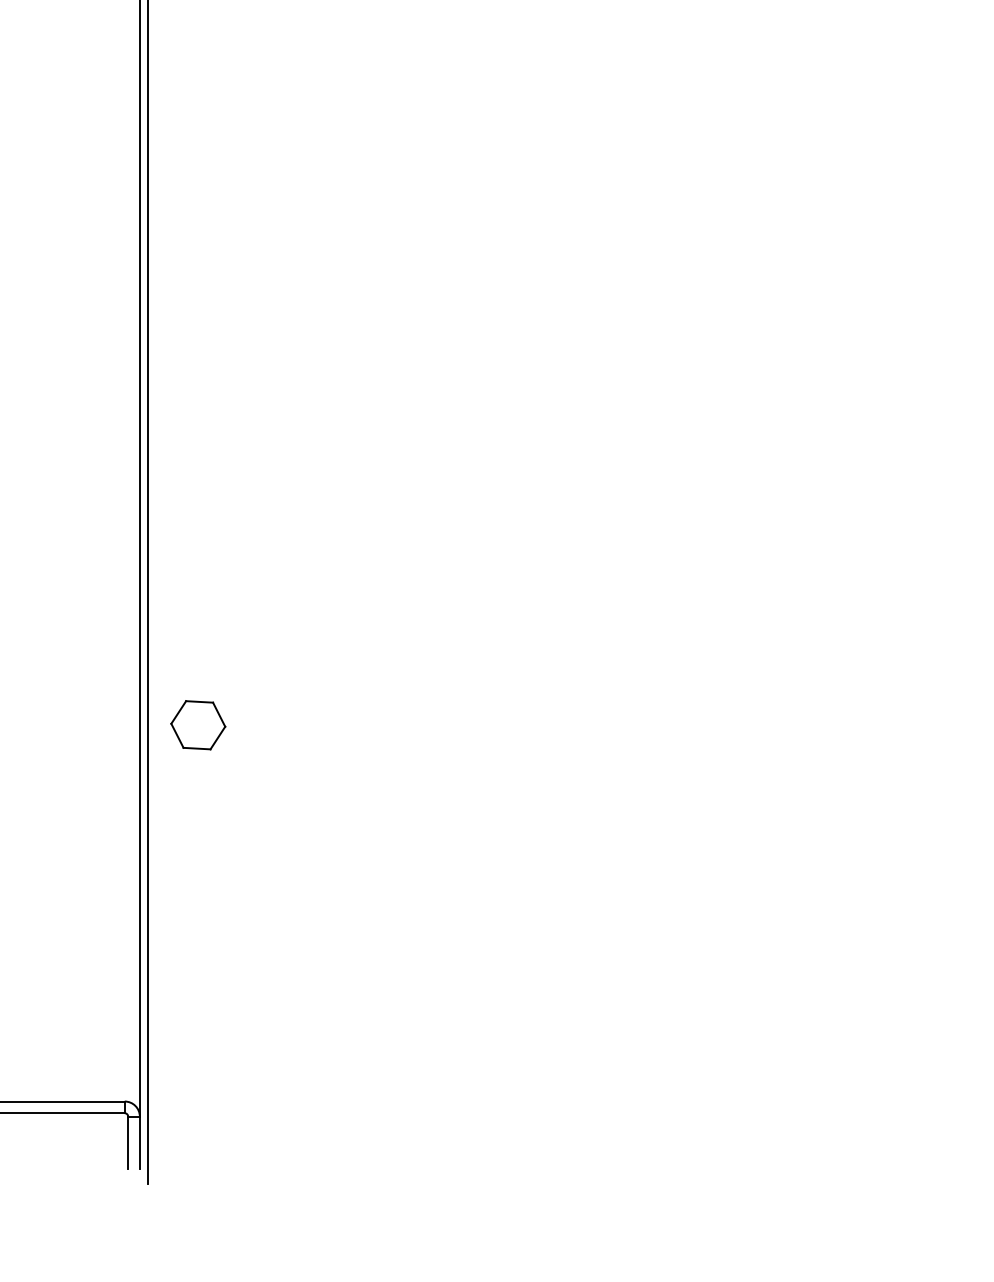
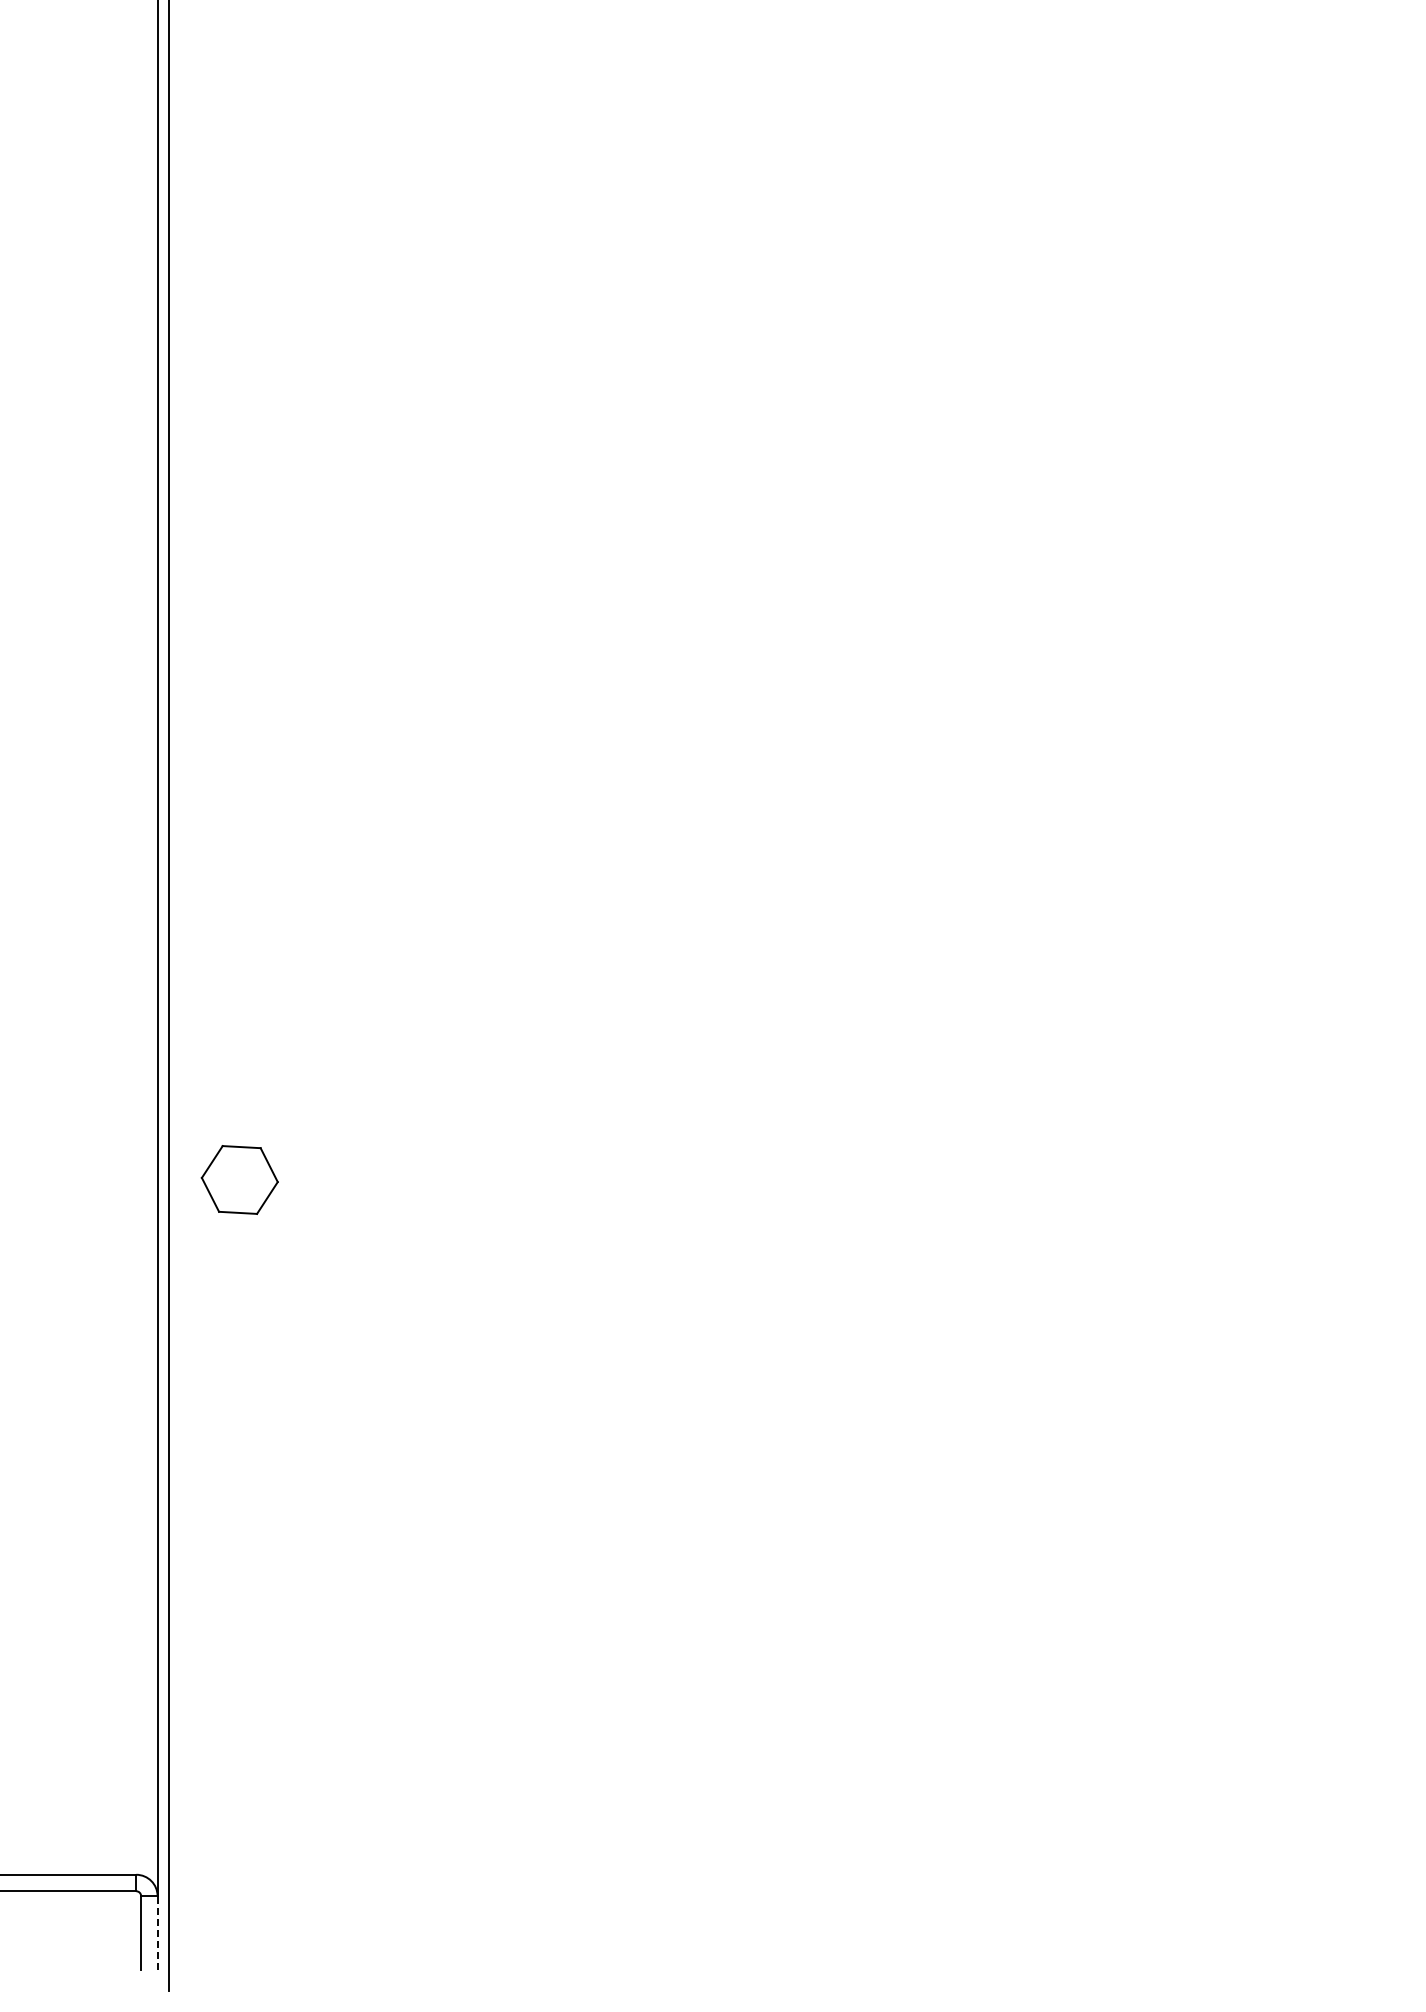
part: (198, 724) -> (239, 1179), moved
line: (139, 1142) -> (157, 1932), solid -> dashed

